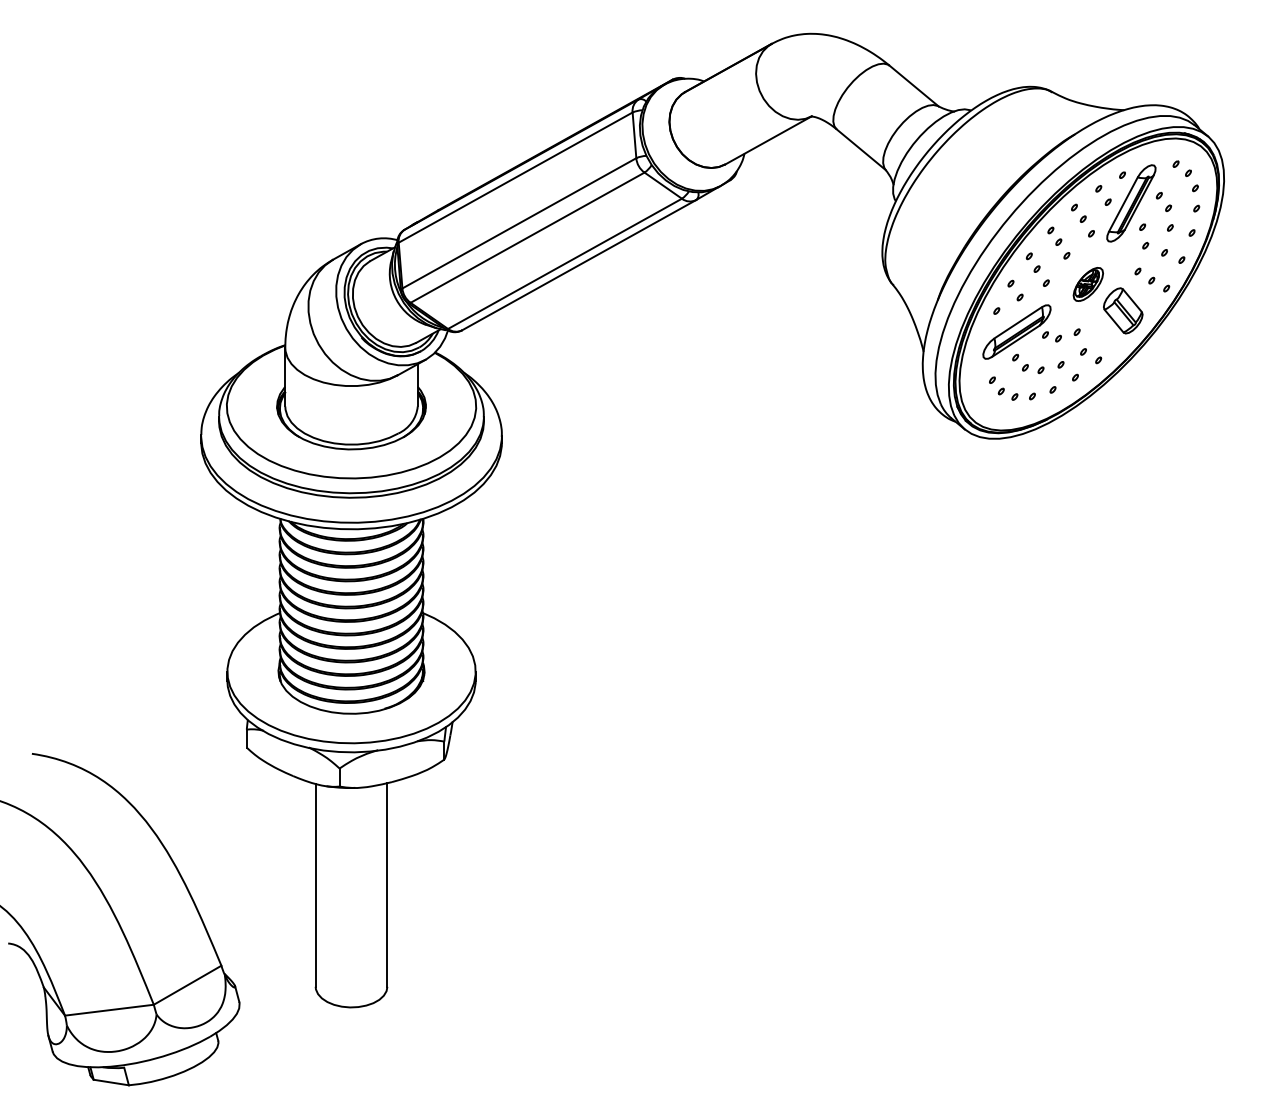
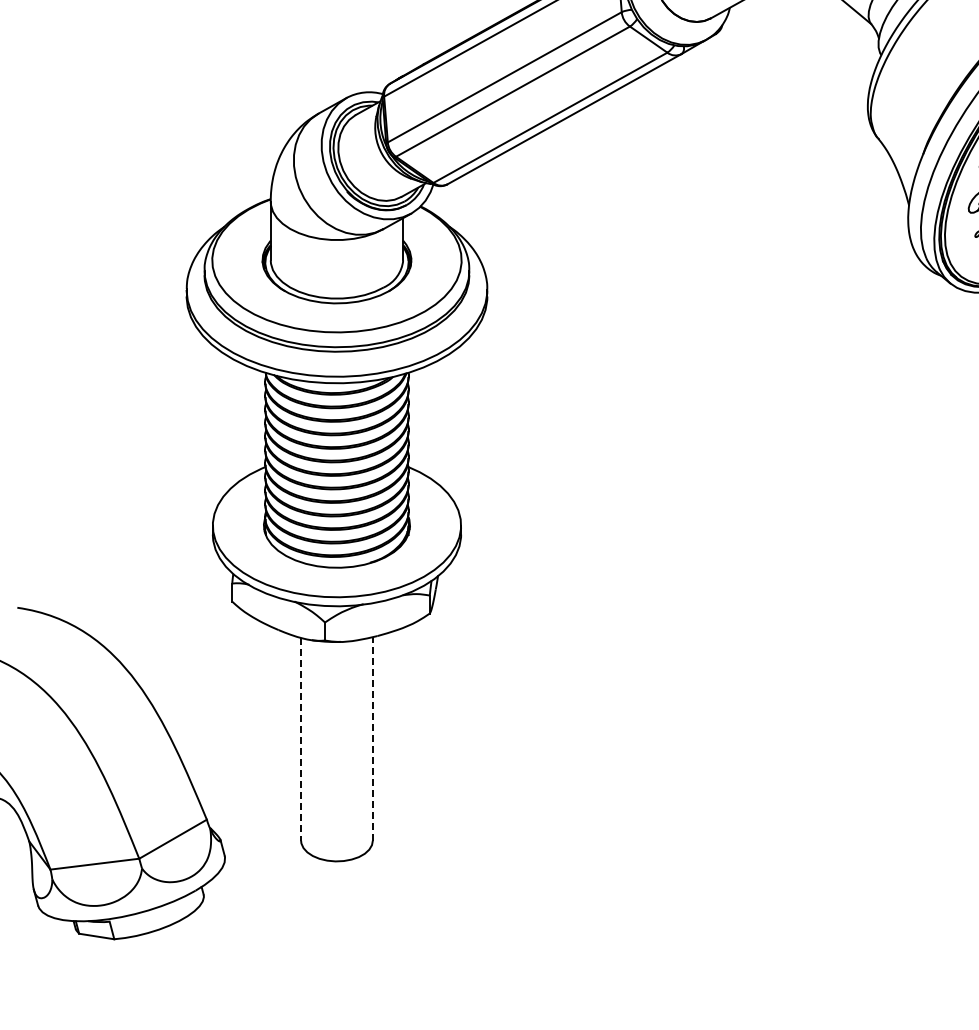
line: (387, 884) -> (372, 738), solid -> dashed
line: (315, 885) -> (300, 739), solid -> dashed

